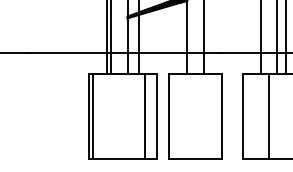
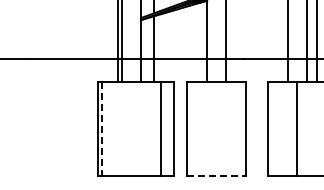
line: (92, 116) -> (102, 128), solid -> dashed
line: (195, 158) -> (216, 175), solid -> dashed

